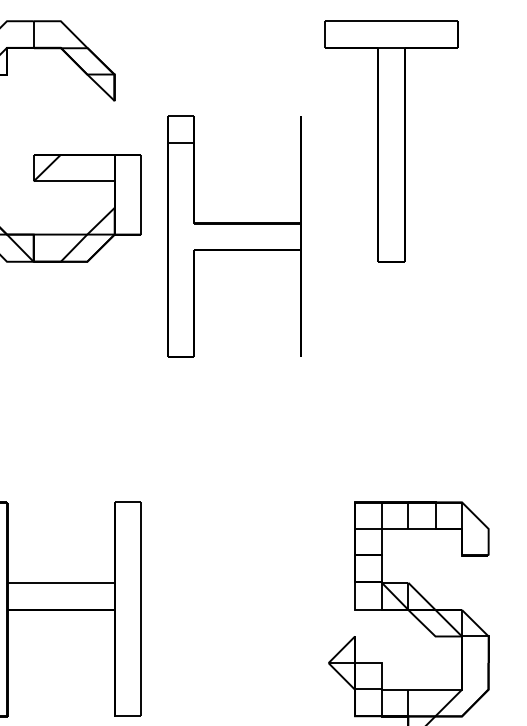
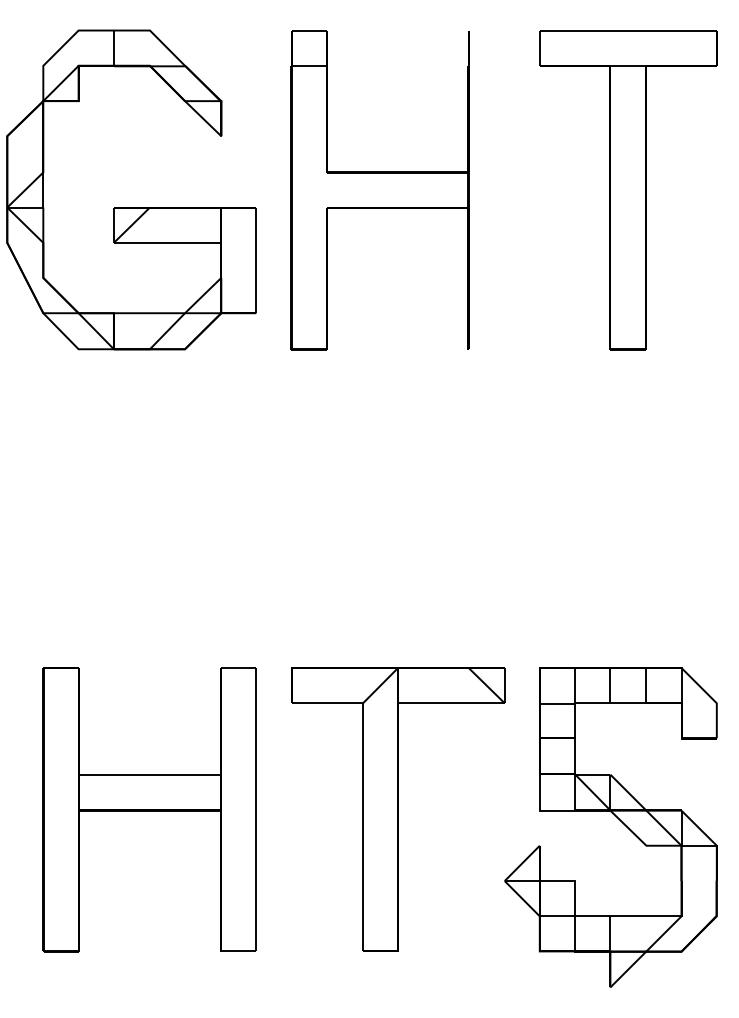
part: (391, 141) -> (628, 190), moved
part: (234, 237) -> (379, 190), moved
part: (248, 609) -> (398, 809), added

